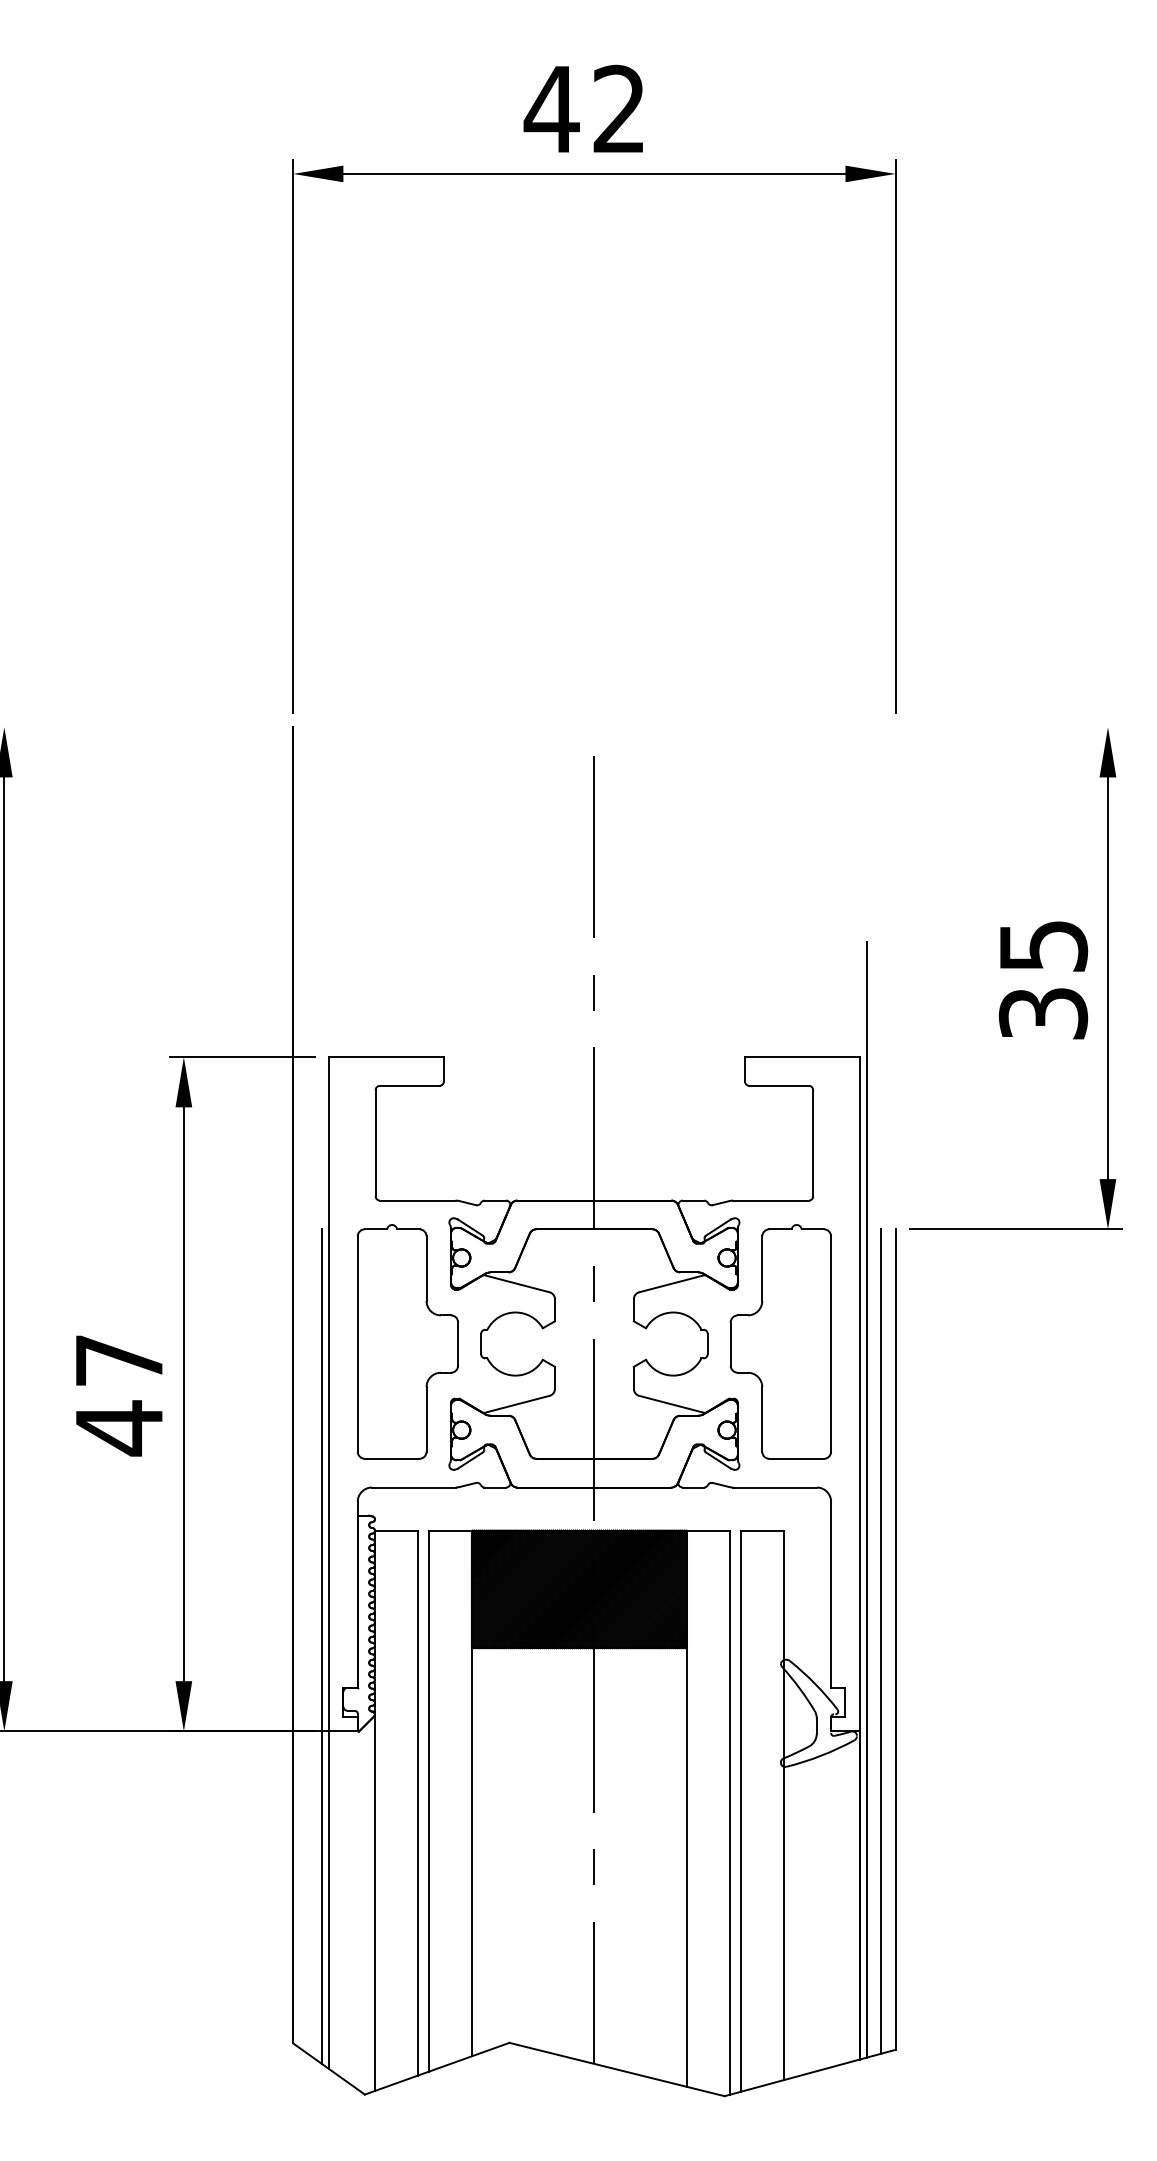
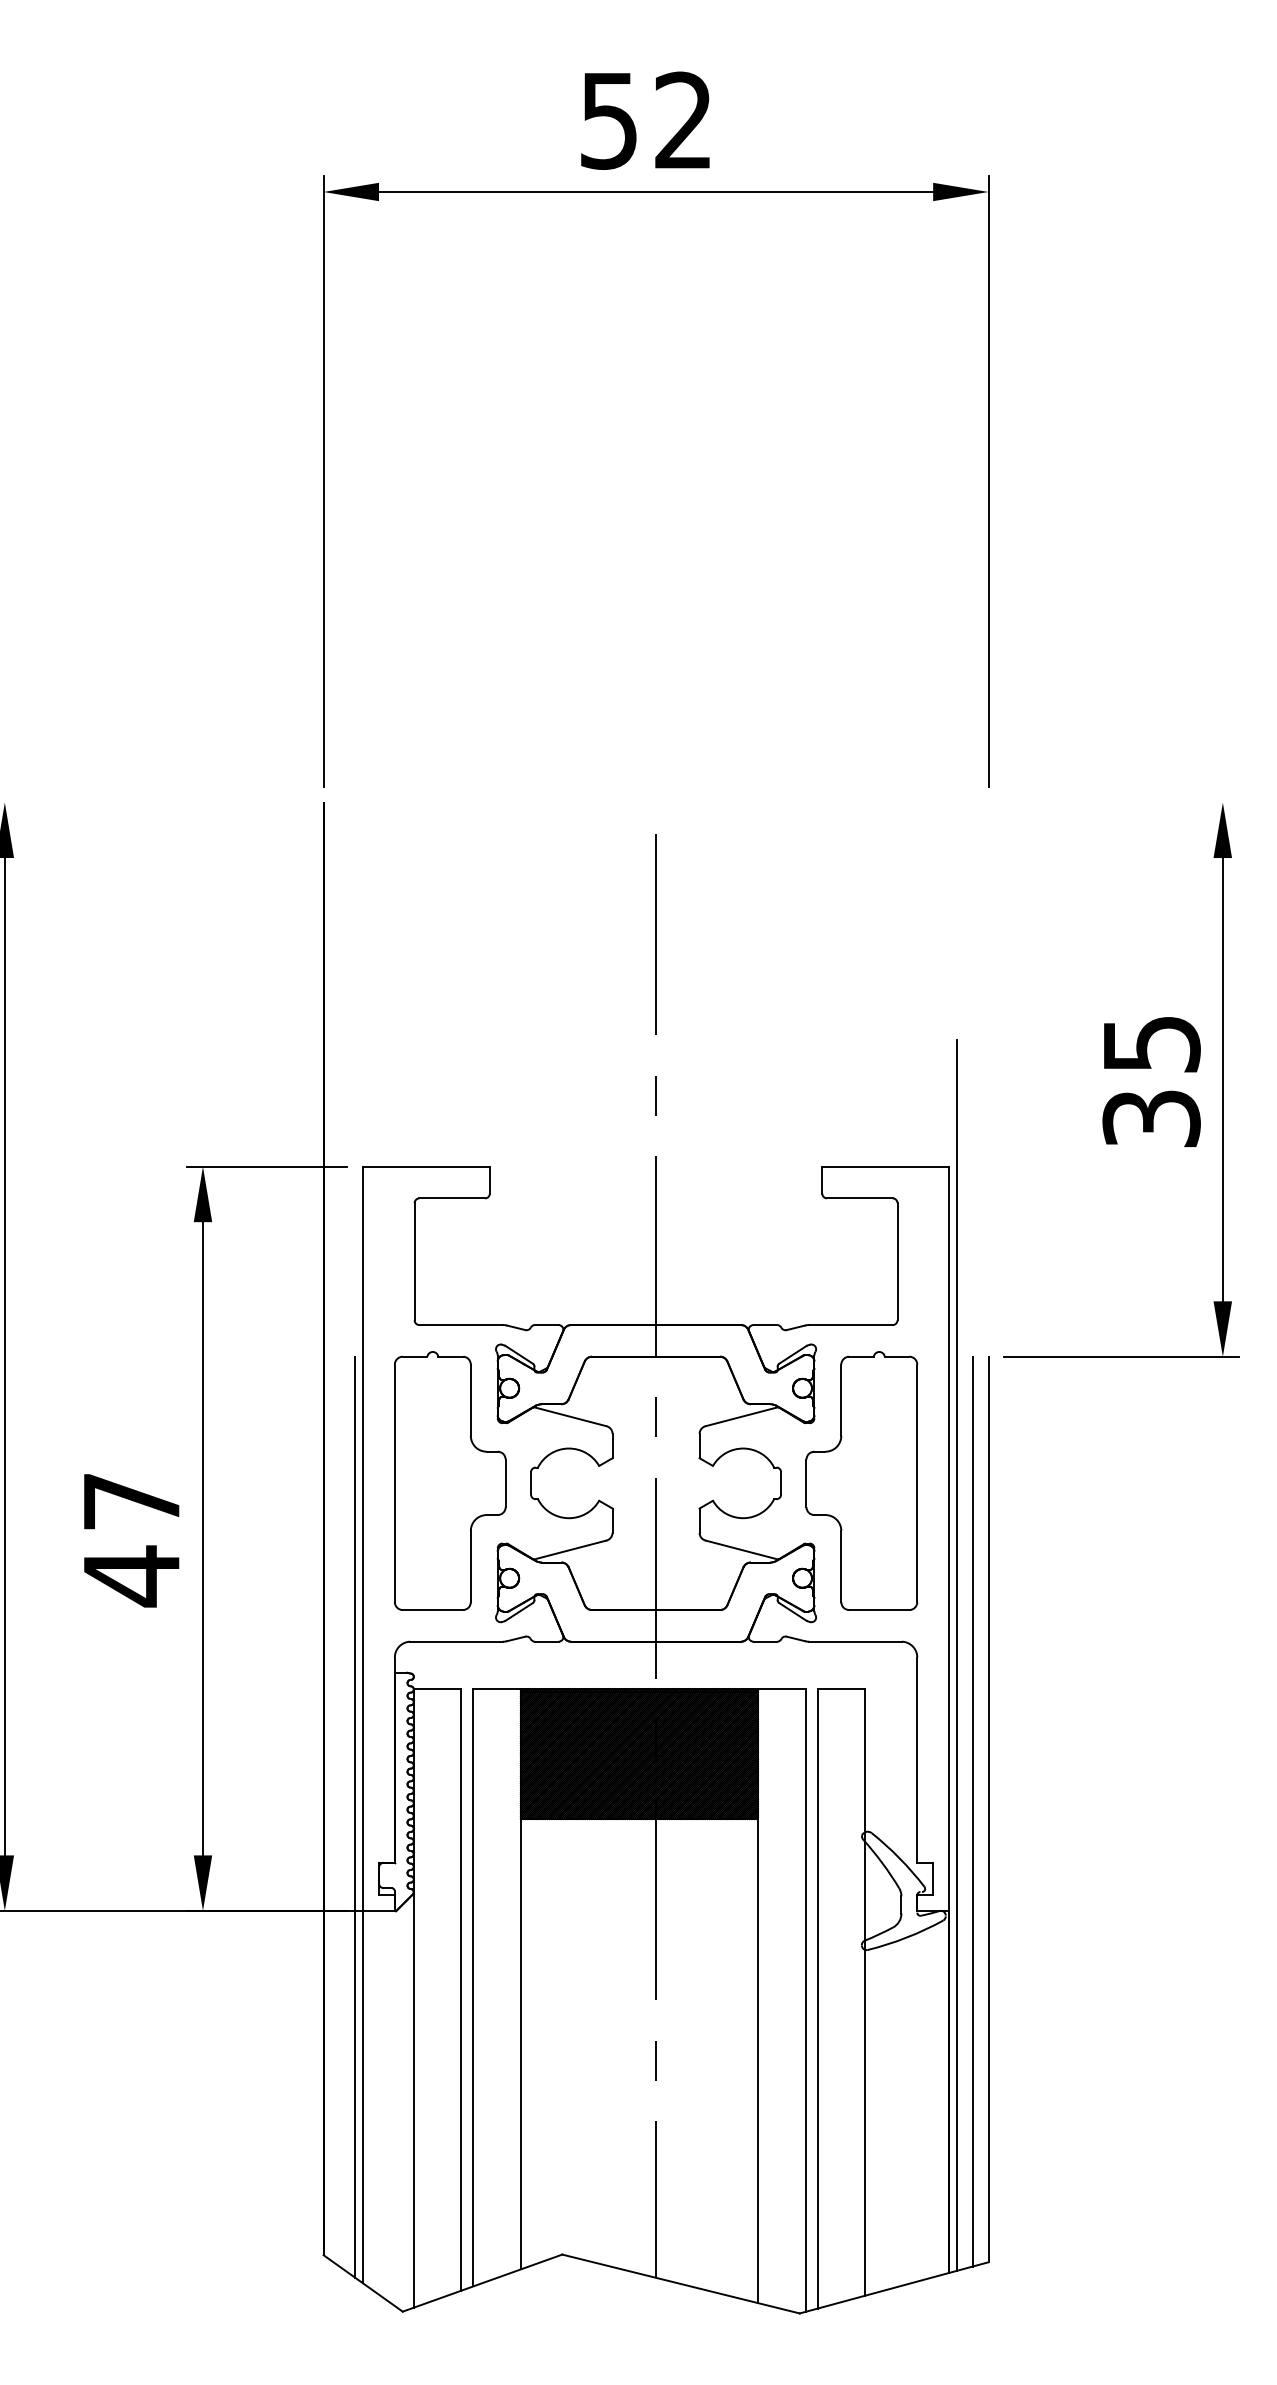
text: (552, 110) -> (609, 121), 42 -> 52

